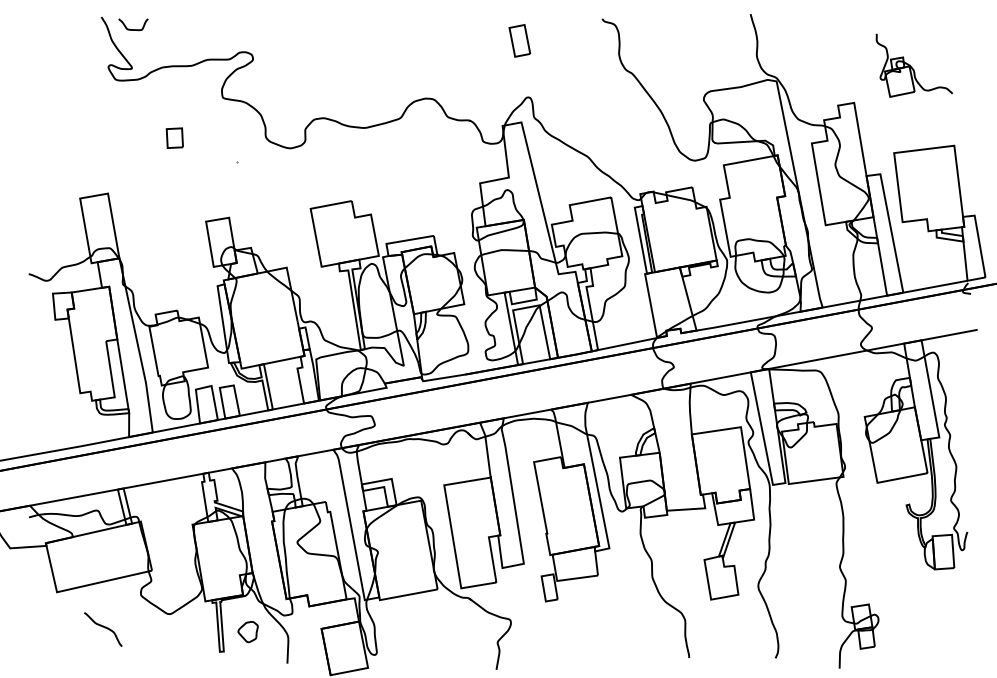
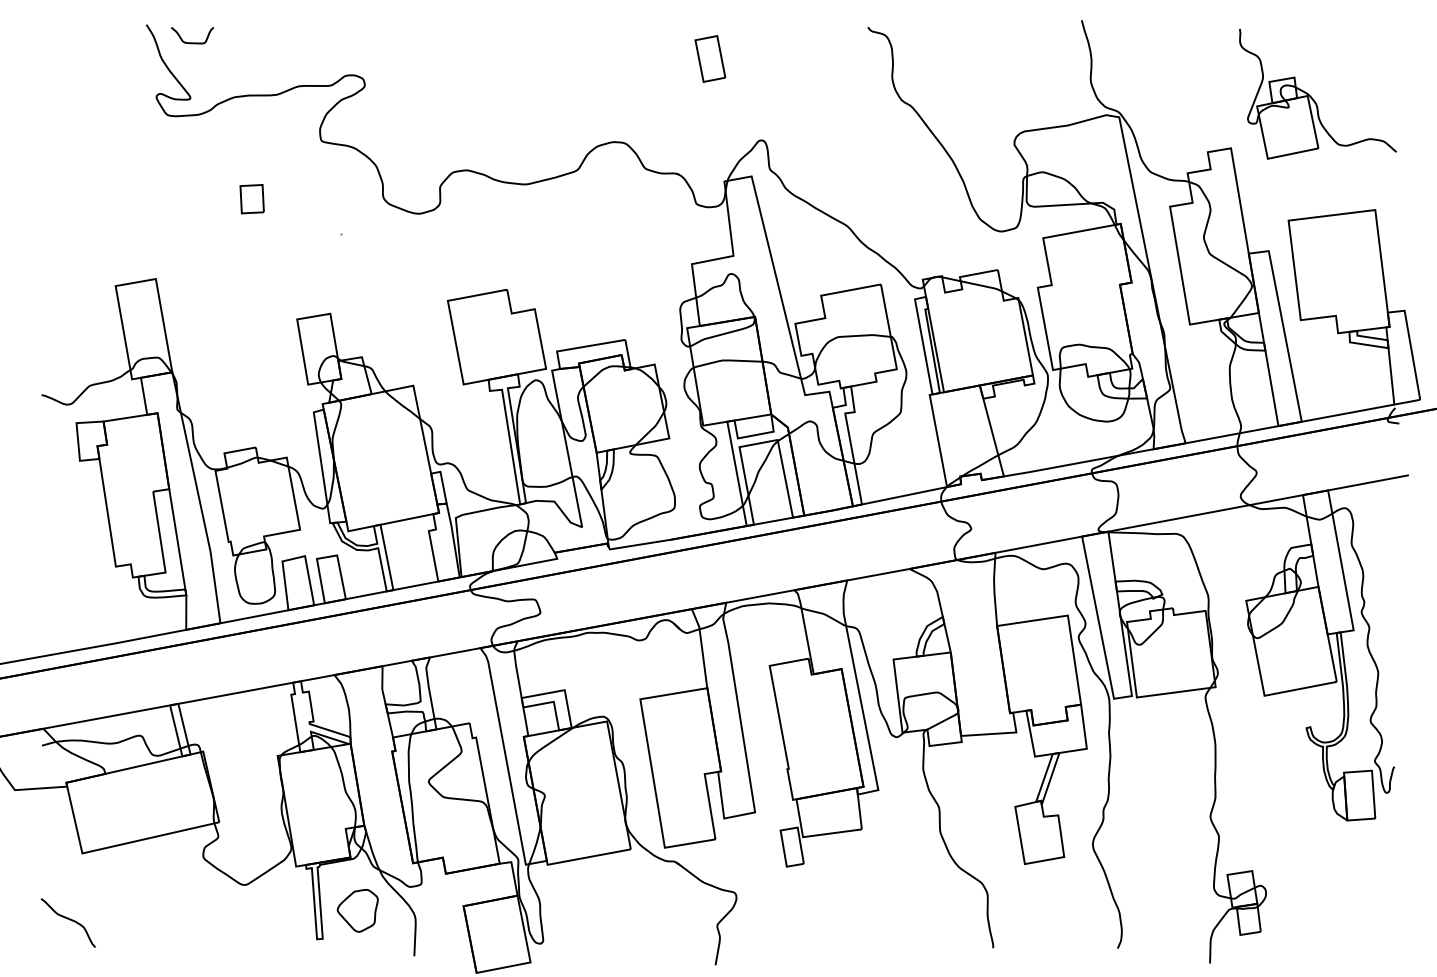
part: (519, 40) -> (709, 58), moved
part: (914, 65) -> (1317, 94), size x1.43
curve: (104, 628) -> (70, 921), moved
part: (247, 631) -> (356, 909), size x1.43

